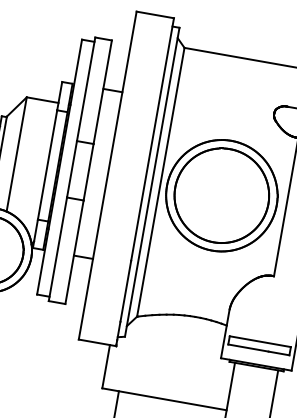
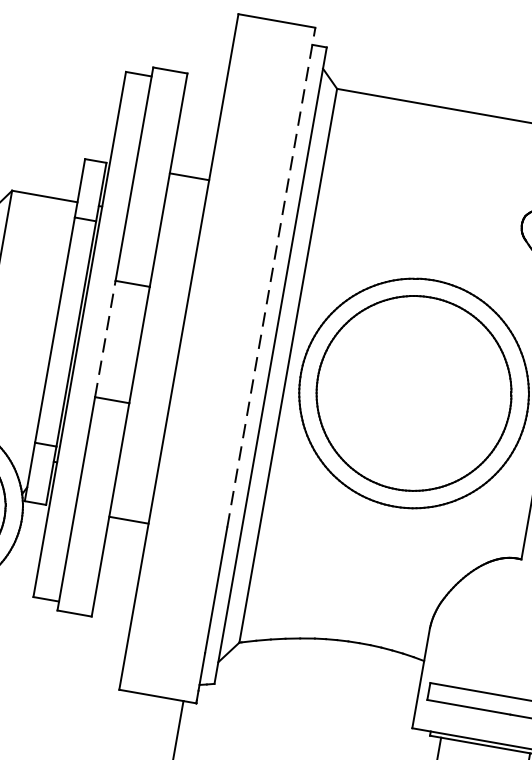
line: (152, 139) -> (271, 277), solid -> dashed
line: (72, 169) -> (106, 339), solid -> dashed

